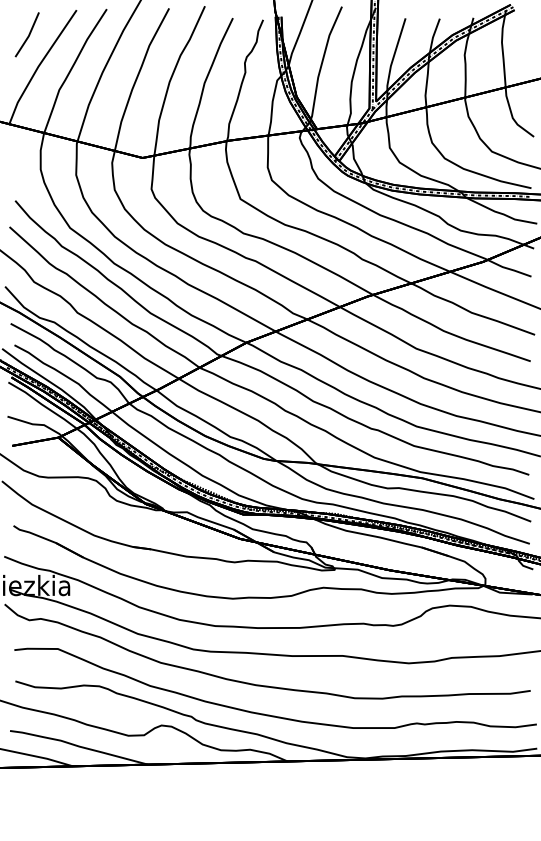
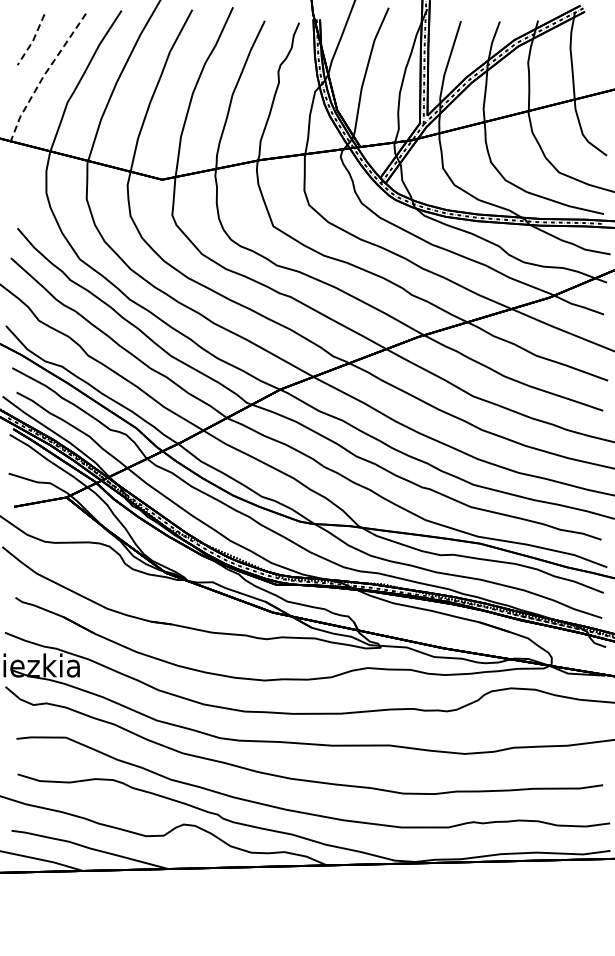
line: (28, 36) -> (32, 41), solid -> dashed
line: (38, 67) -> (43, 76), solid -> dashed

